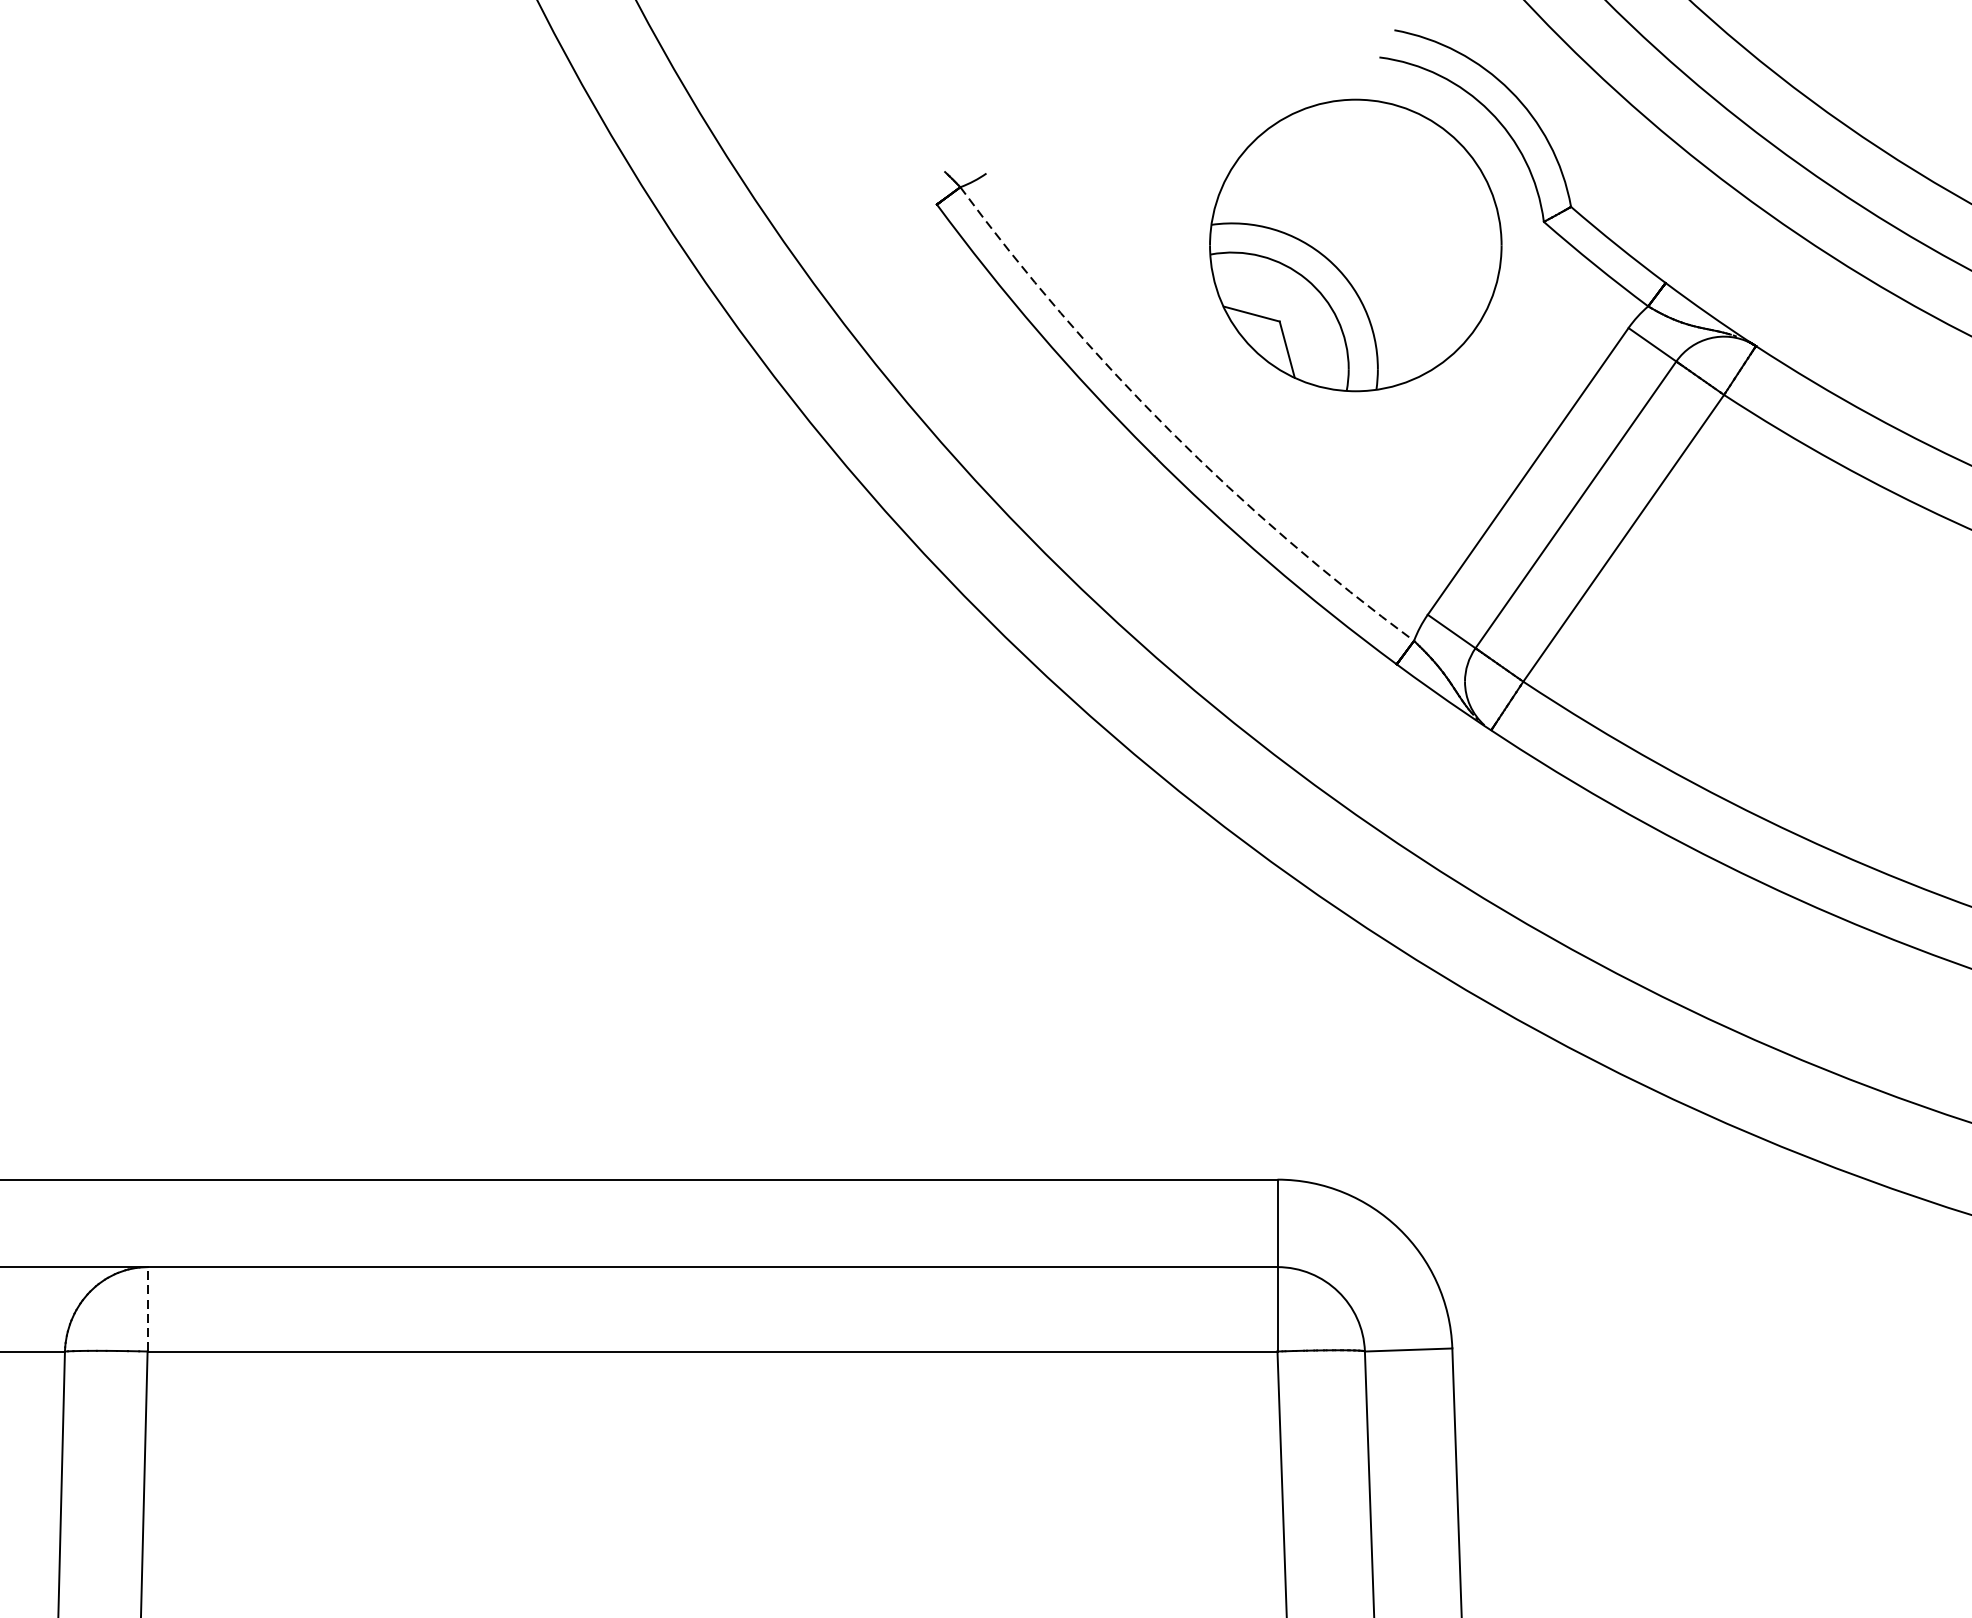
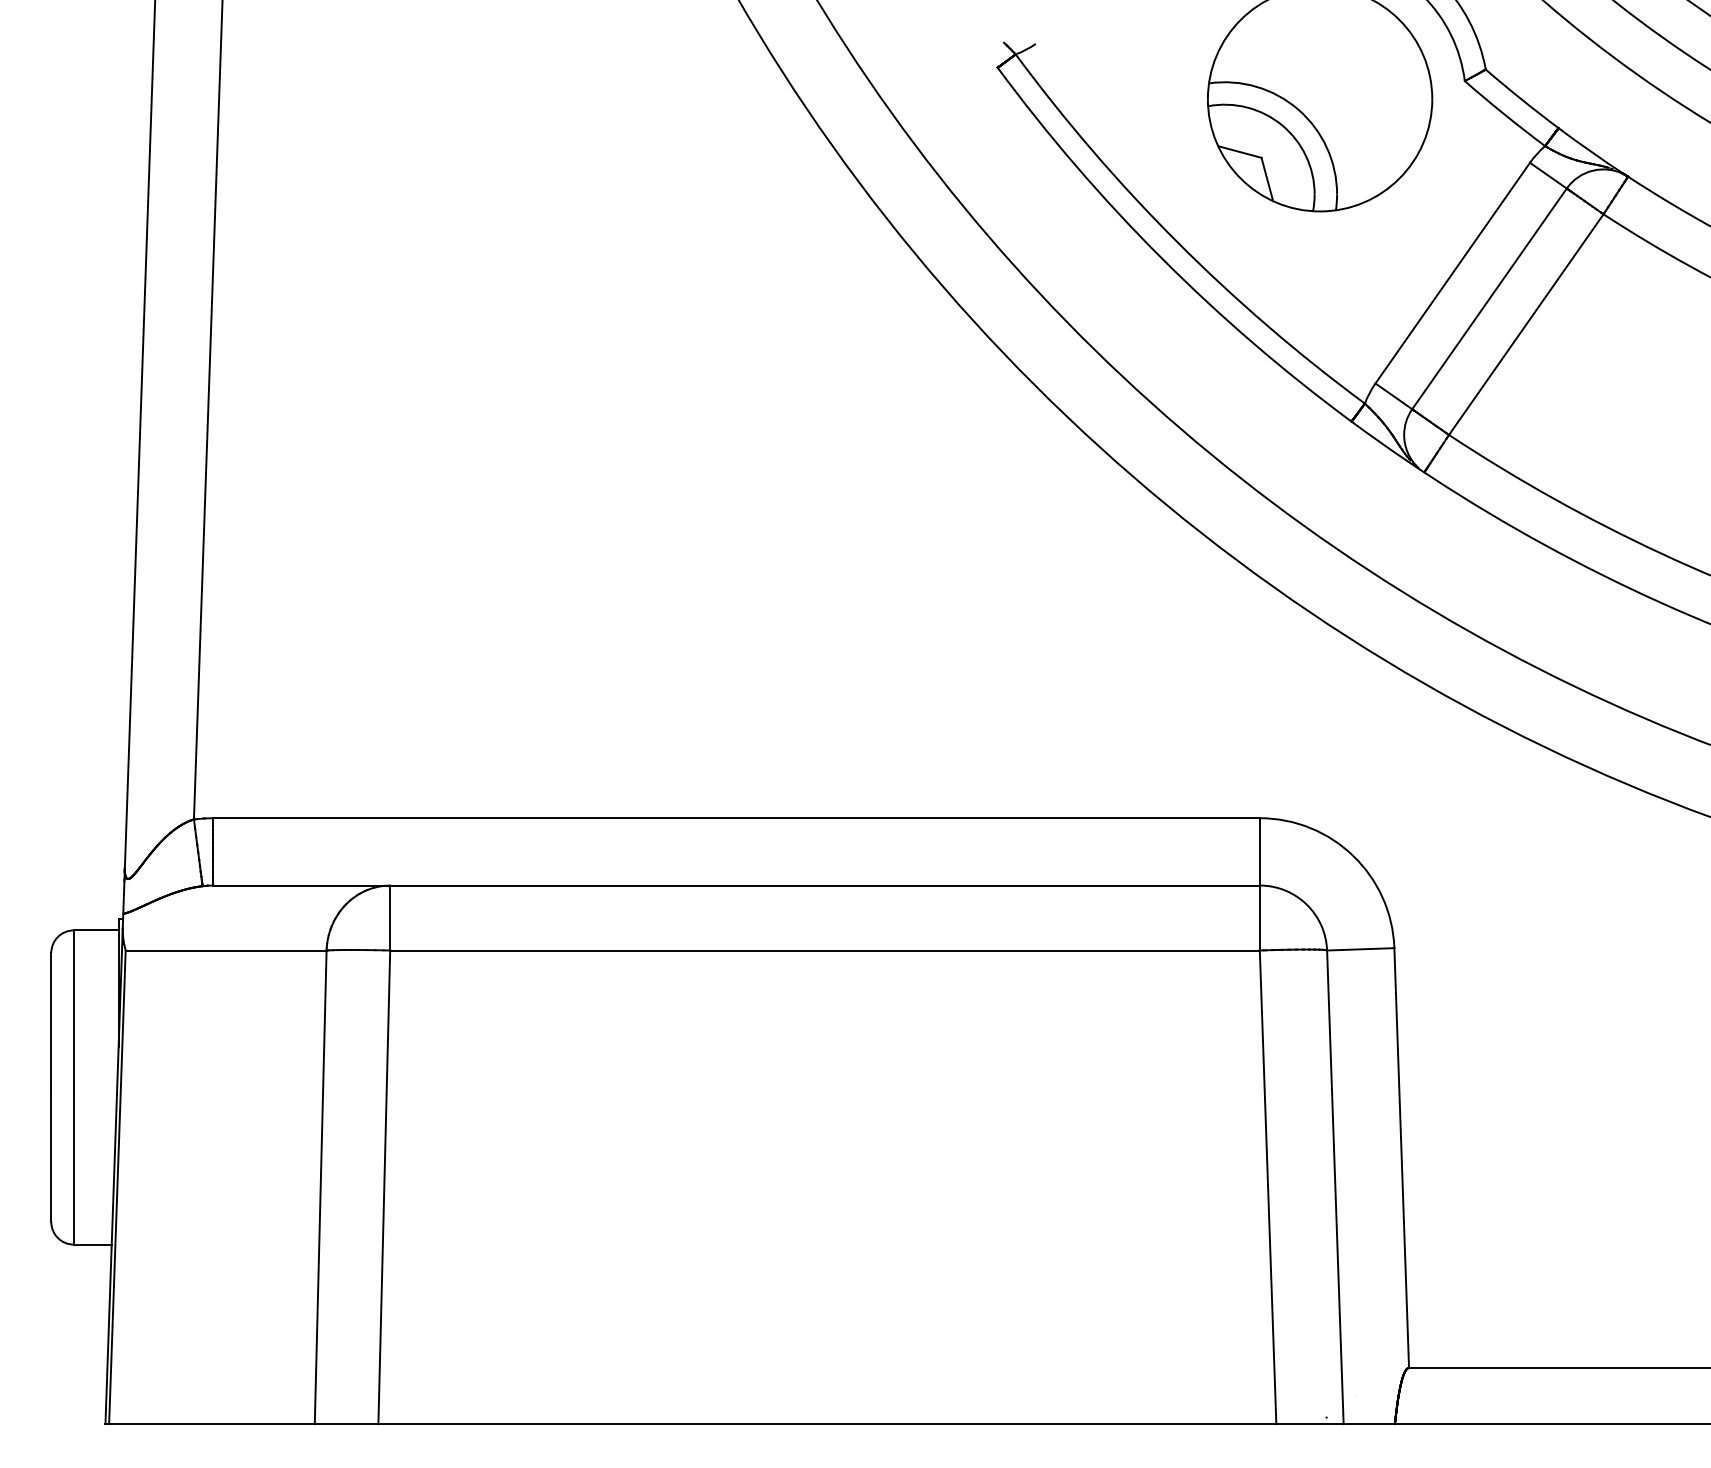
arc: (1170, 431) -> (1177, 242), dashed -> solid
line: (147, 1308) -> (390, 917), dashed -> solid

